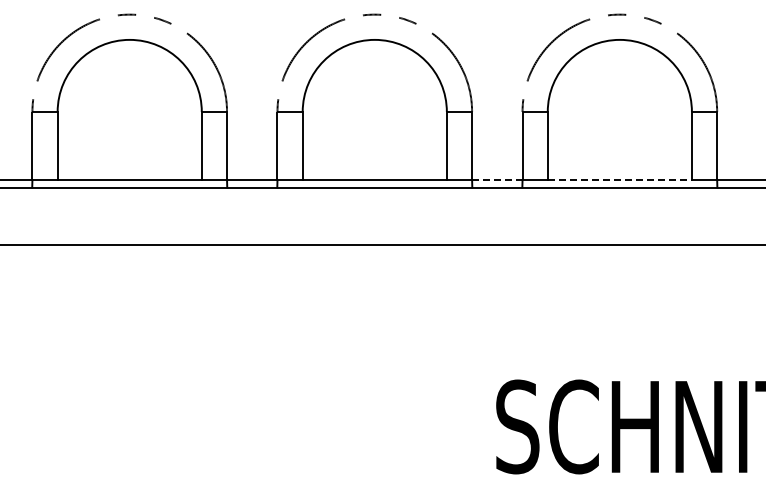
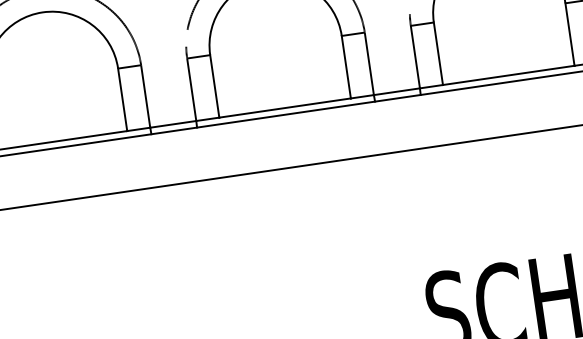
line: (496, 180) -> (396, 91), dashed -> solid
line: (620, 180) -> (509, 75), dashed -> solid

